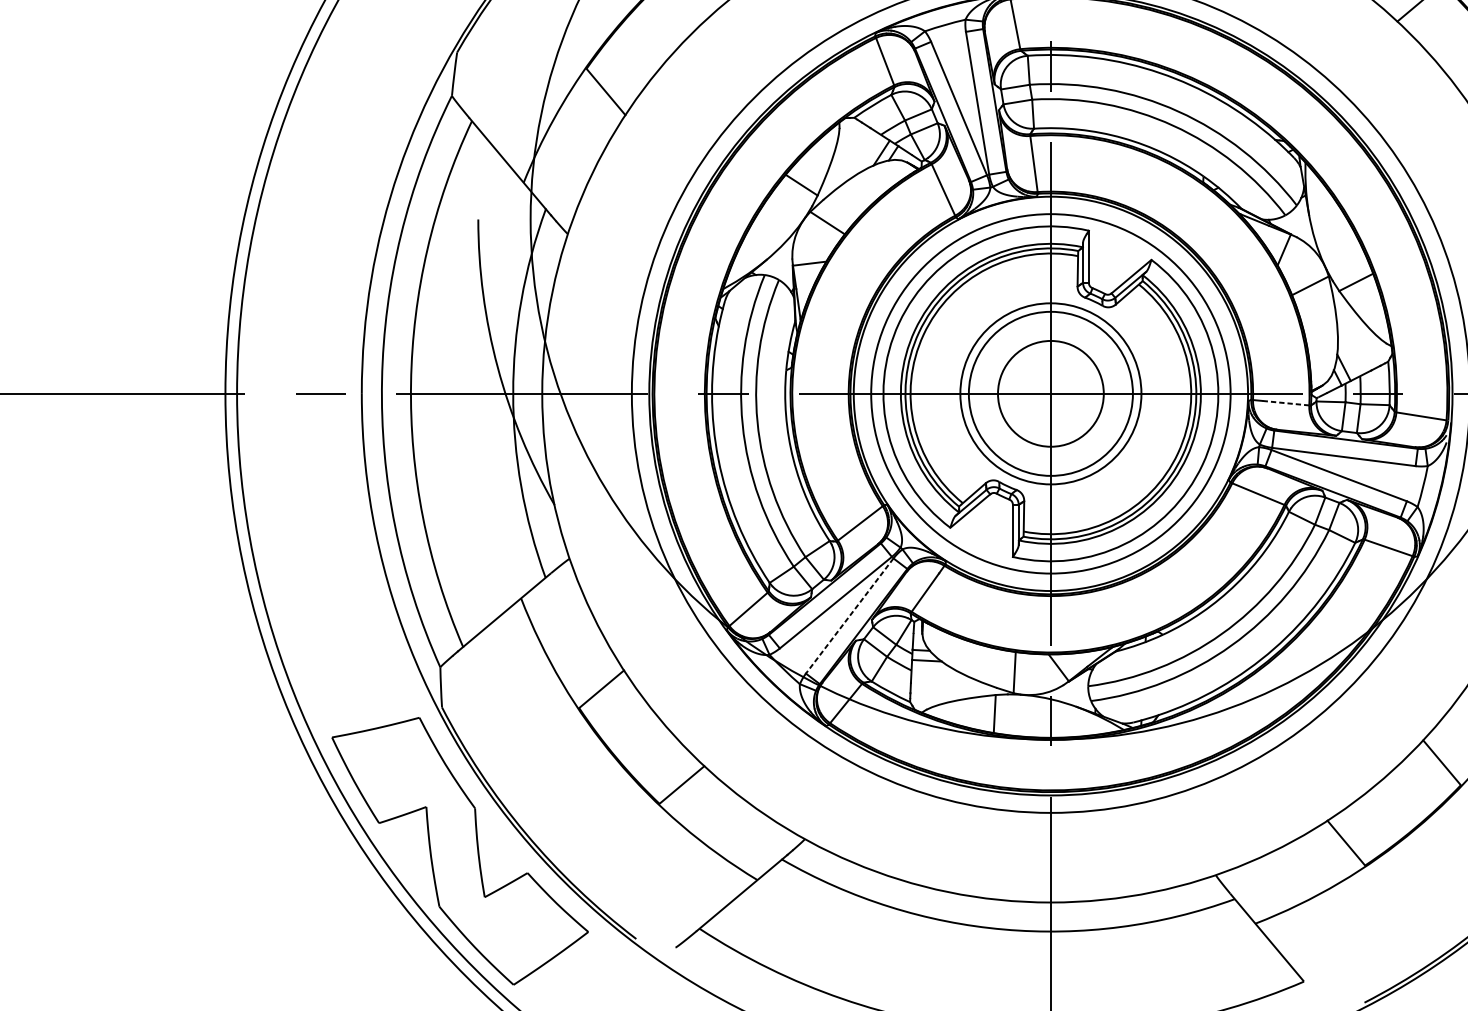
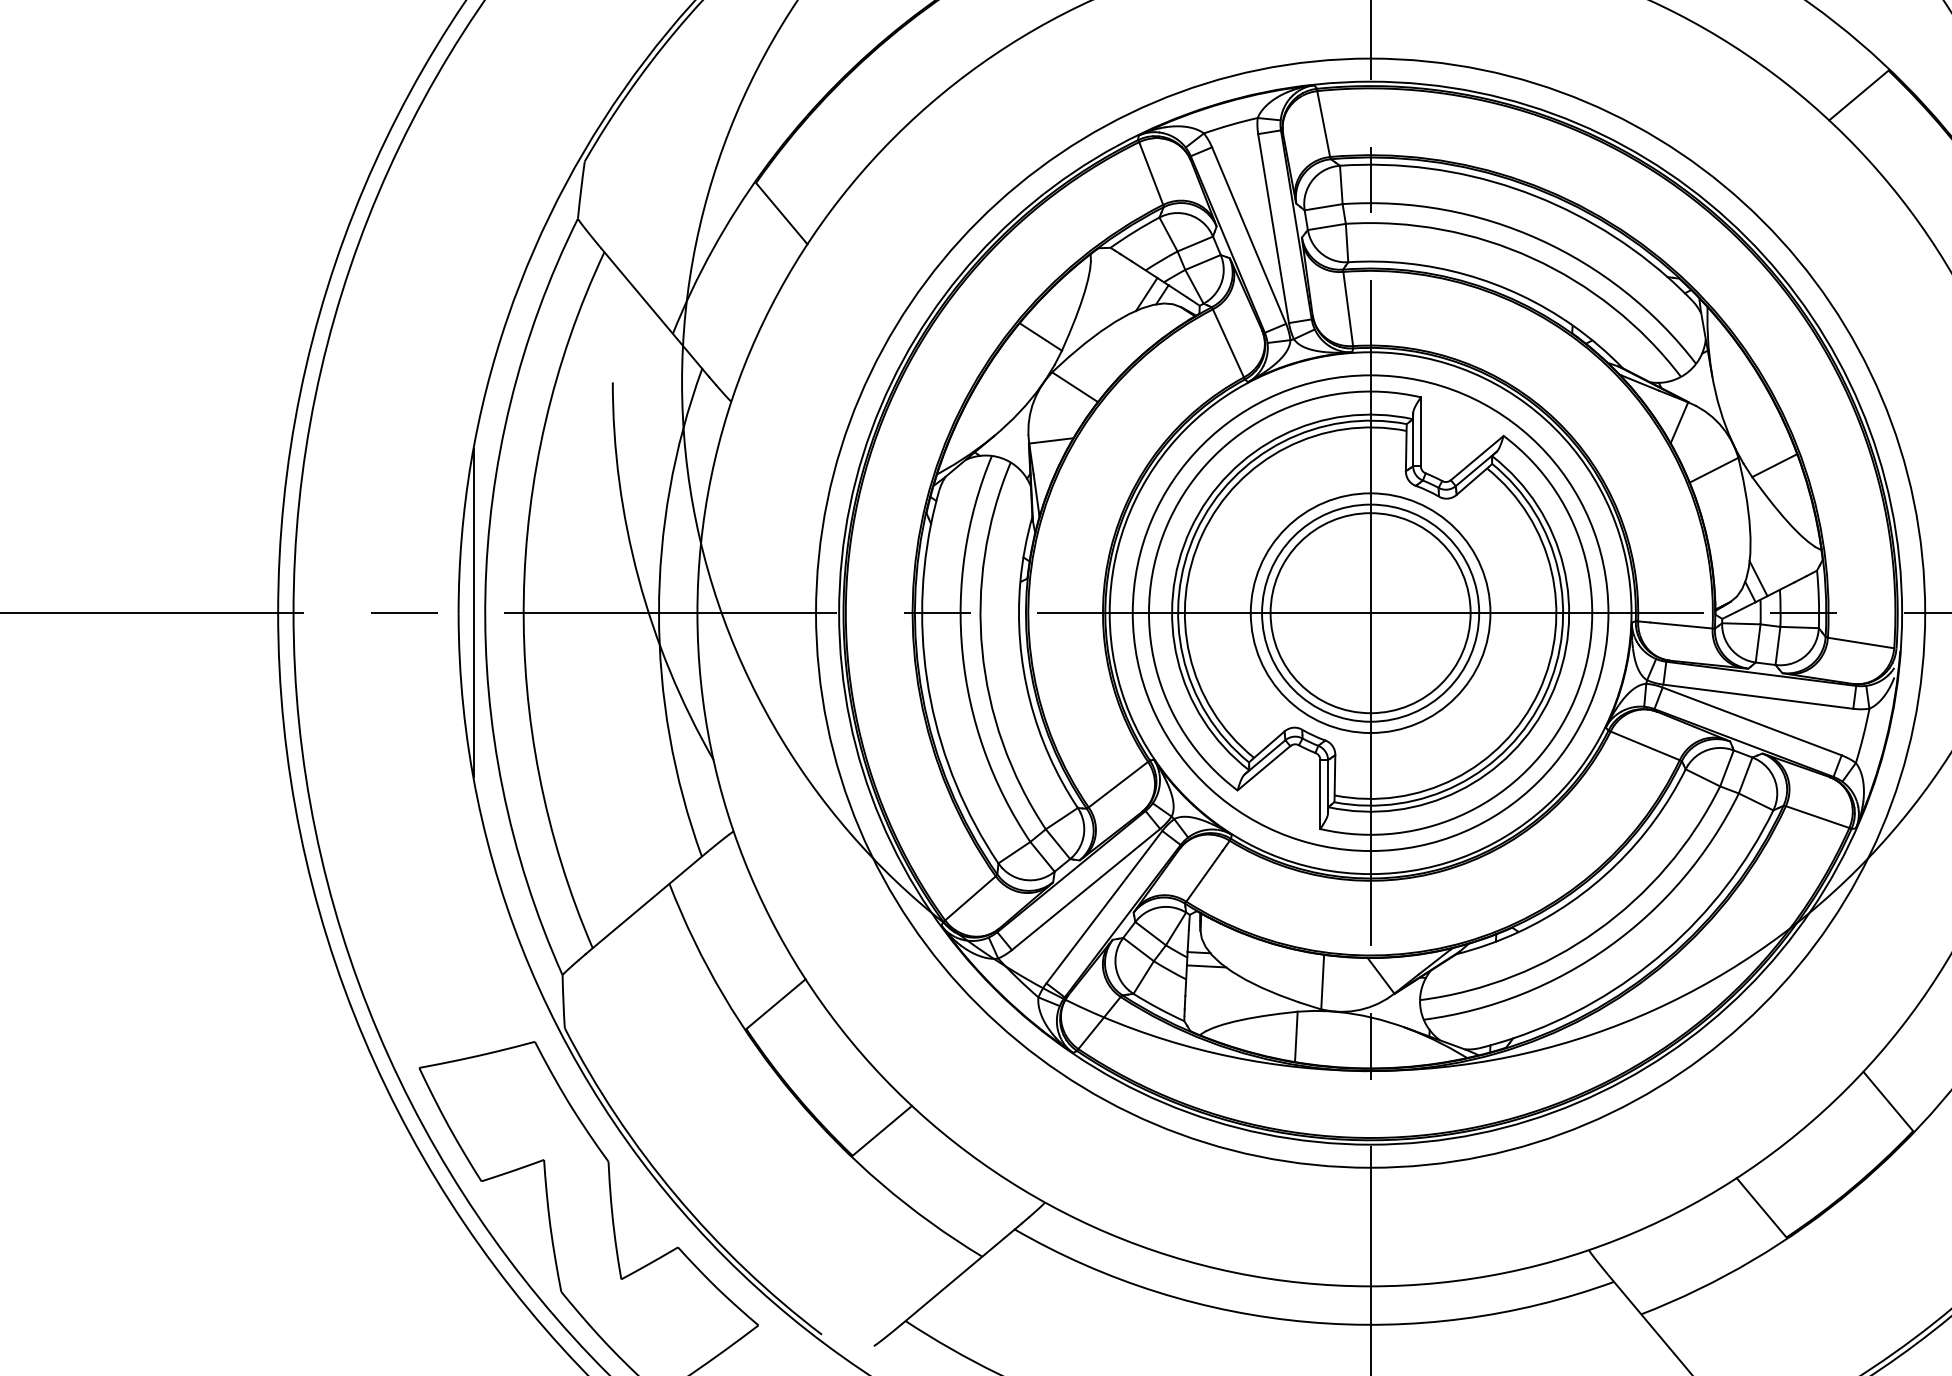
line: (373, 394) -> (474, 613), added
circle: (1050, 394) -> (1370, 613), size x1.43
line: (1285, 403) -> (1680, 625), dashed -> solid
line: (849, 616) -> (1104, 907), dashed -> solid

